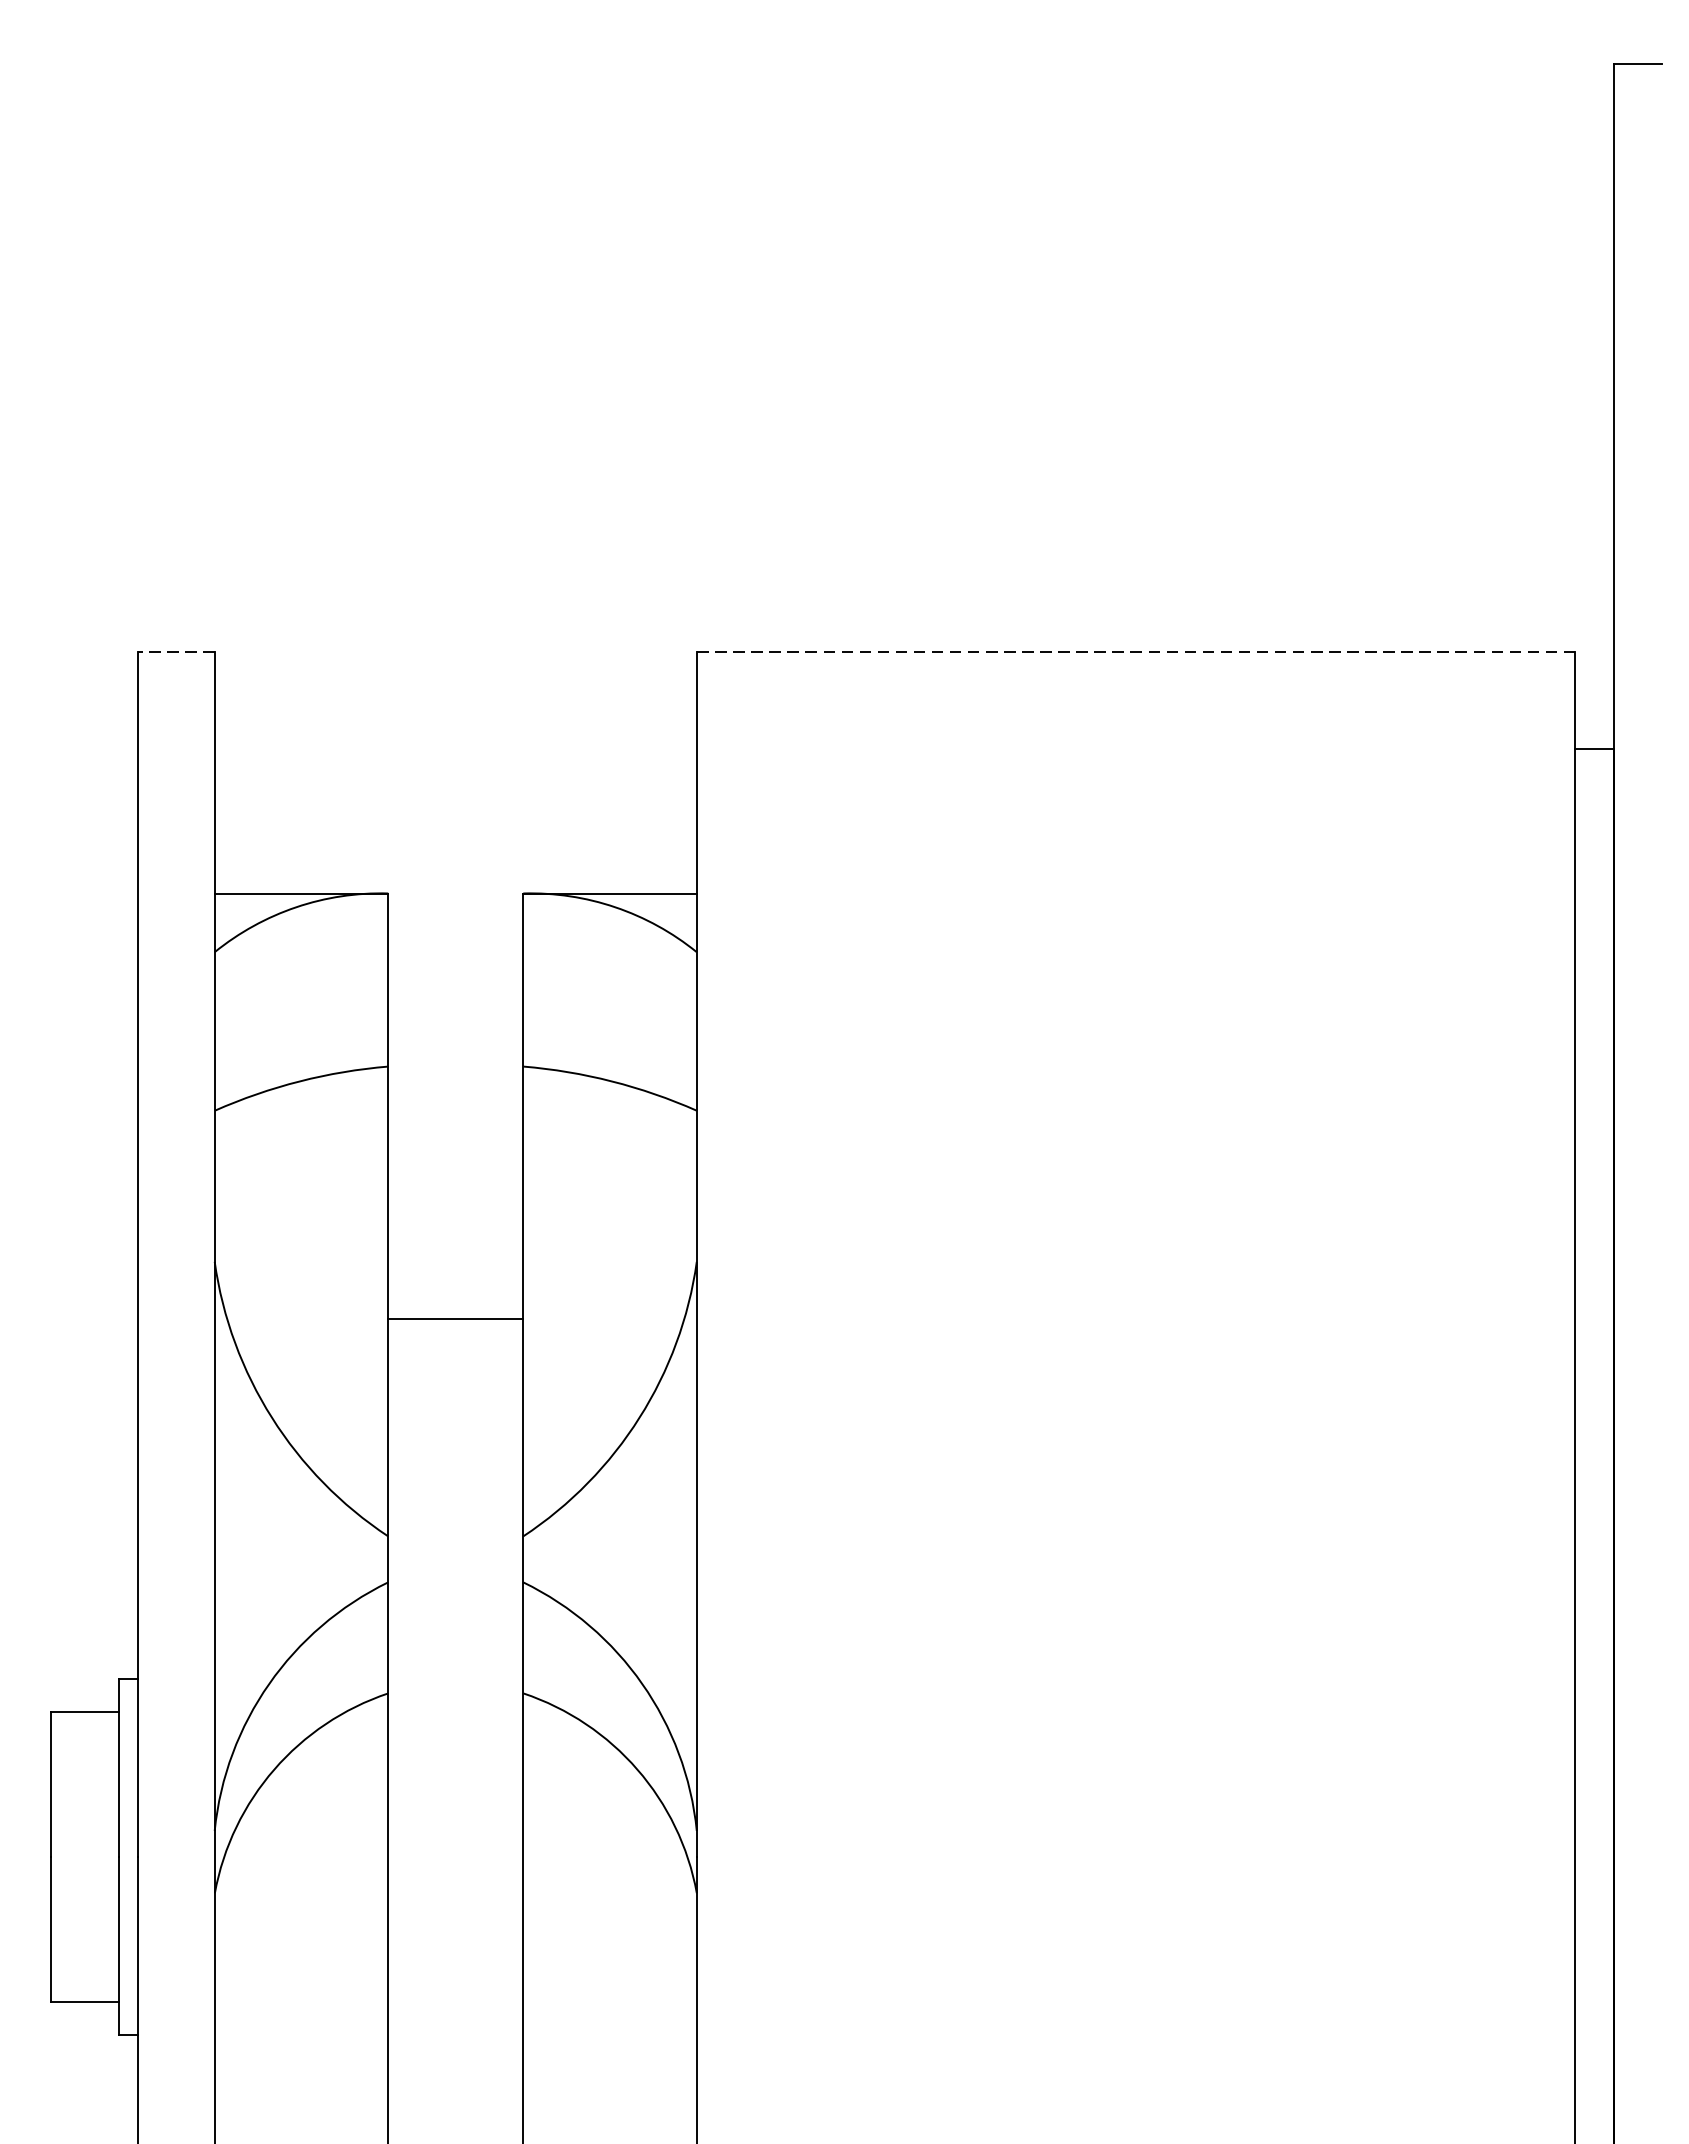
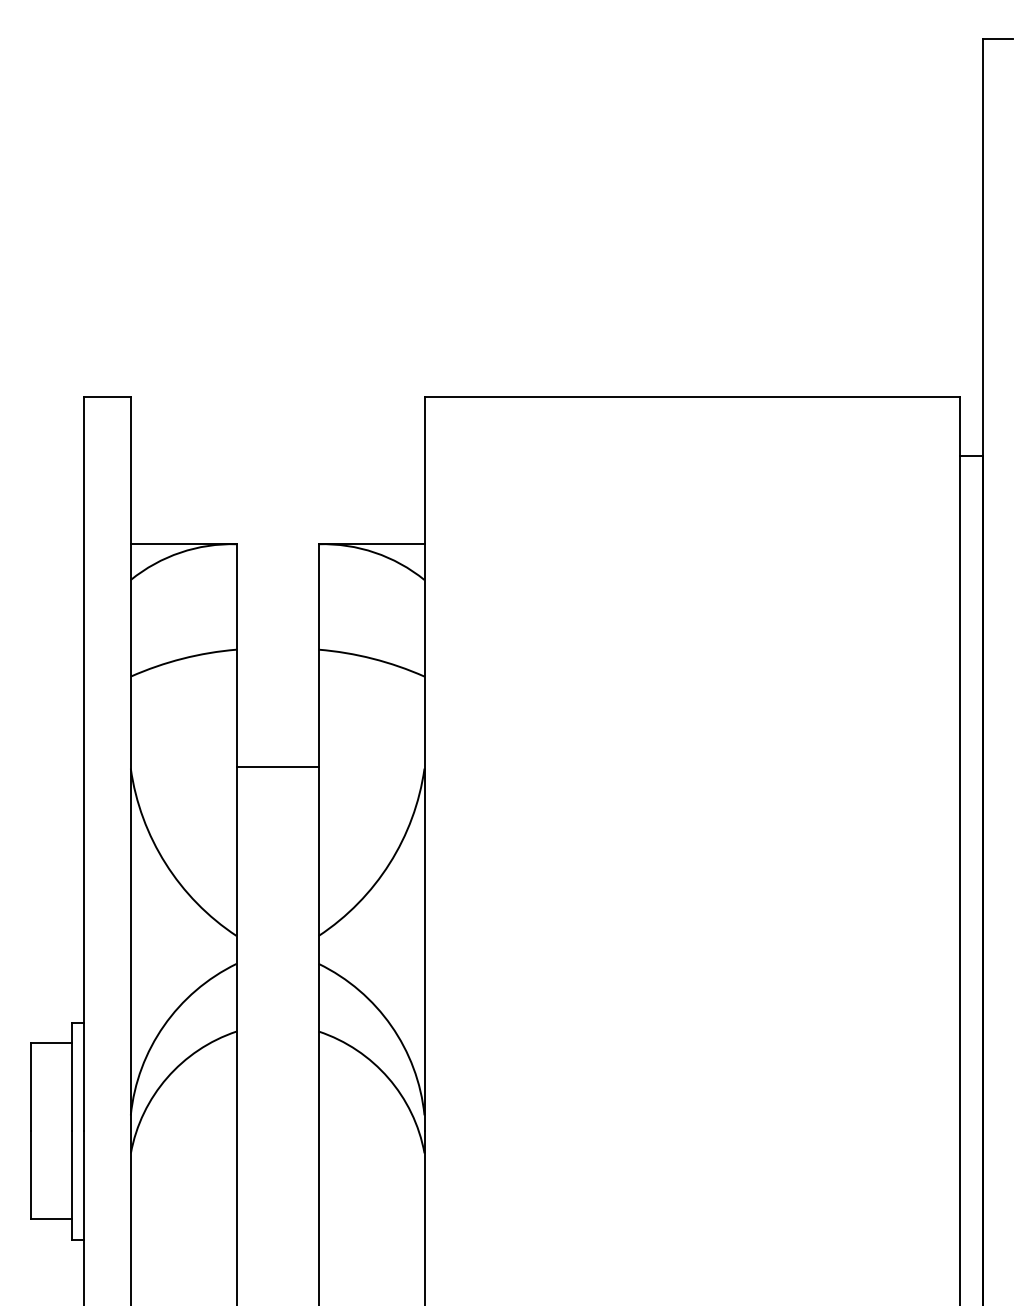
line: (174, 652) -> (106, 397), dashed -> solid
line: (1136, 652) -> (692, 397), dashed -> solid
line: (455, 1319) -> (277, 767), moved

